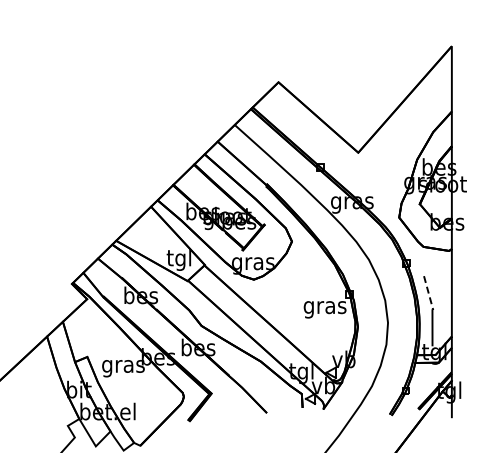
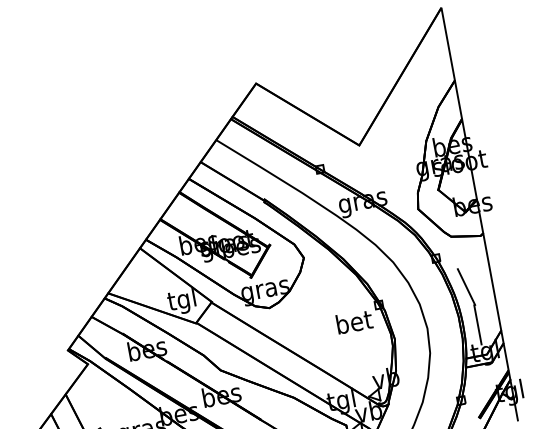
line: (428, 293) -> (466, 287), dashed -> solid
text: (324, 307) -> (353, 324), gras -> bet

